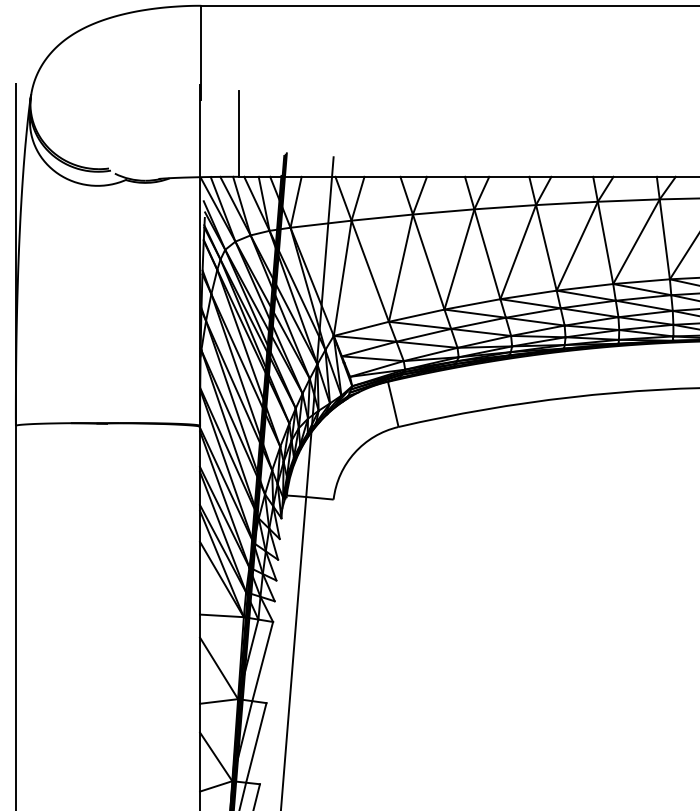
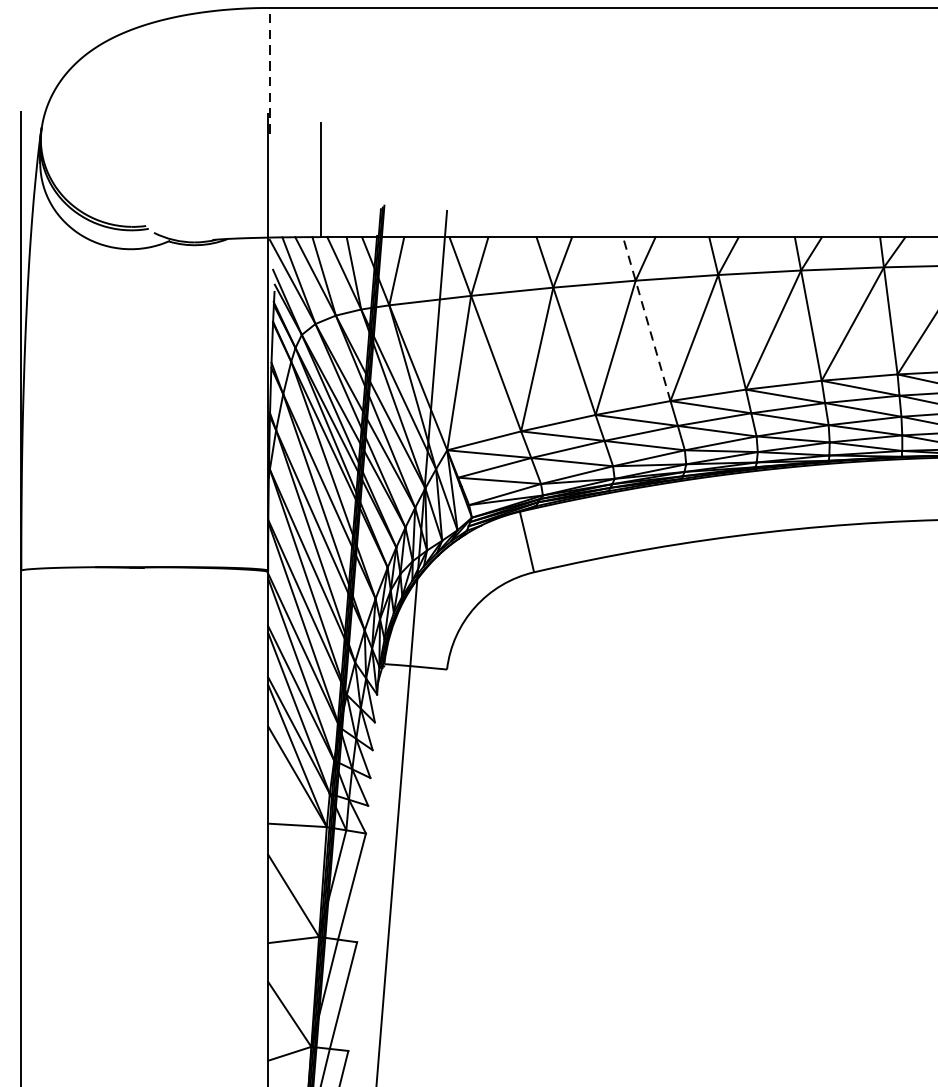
line: (201, 52) -> (270, 70), solid -> dashed
line: (482, 238) -> (646, 319), solid -> dashed

